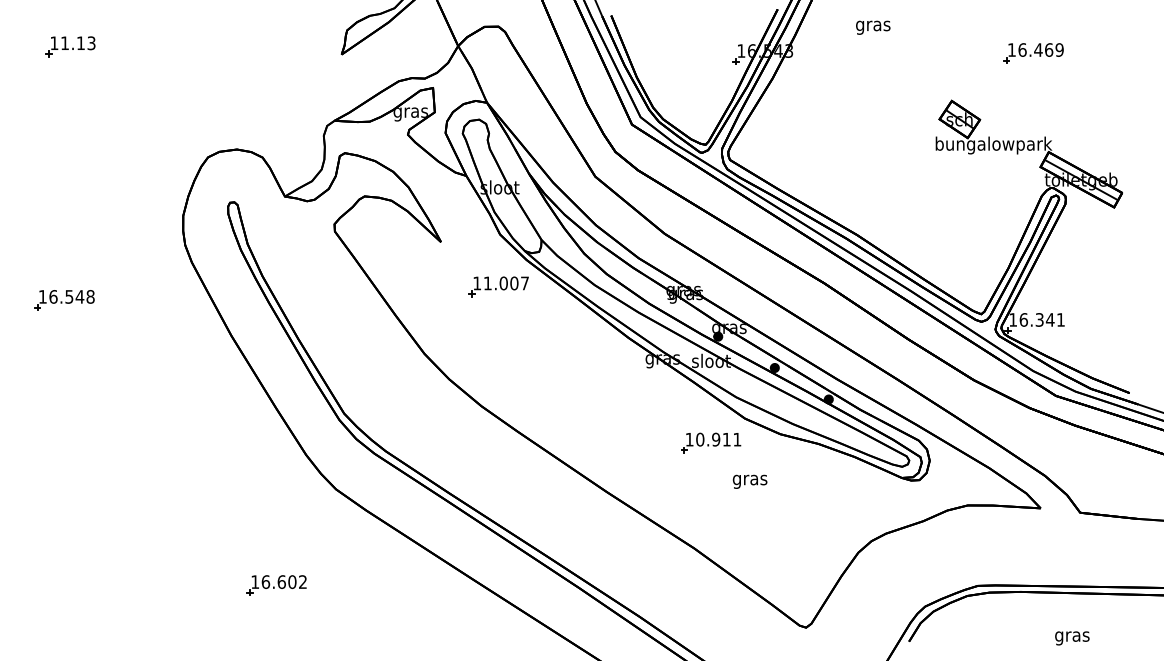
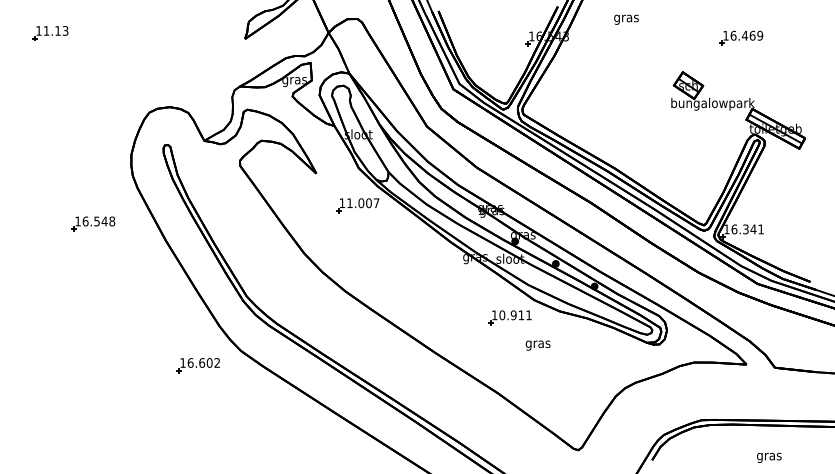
part: (64, 300) -> (93, 224), moved
part: (276, 585) -> (198, 365), moved

